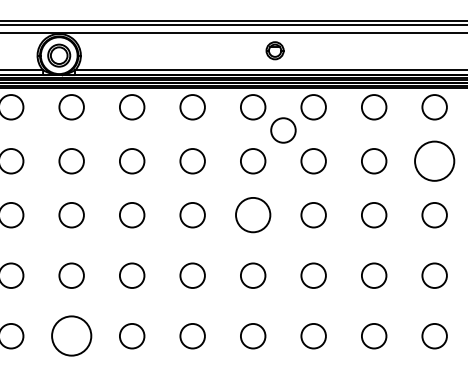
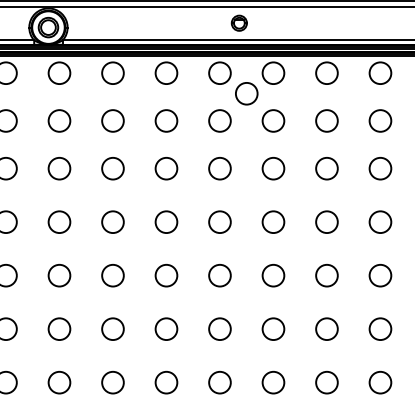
circle: (434, 160) -> (380, 120), size x0.62
circle: (252, 215) -> (219, 168), size x0.71
circle: (71, 336) -> (59, 275), size x0.62

